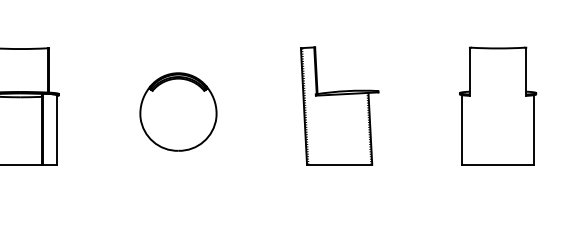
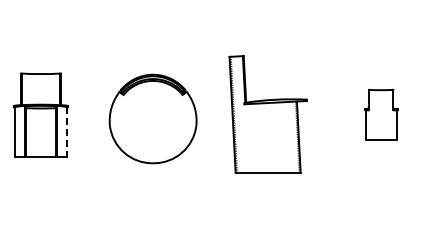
part: (338, 105) -> (267, 114), size x1.4
part: (498, 105) -> (381, 114), size x0.6
part: (178, 111) -> (153, 118), size x1.6
line: (56, 130) -> (66, 132), solid -> dashed

